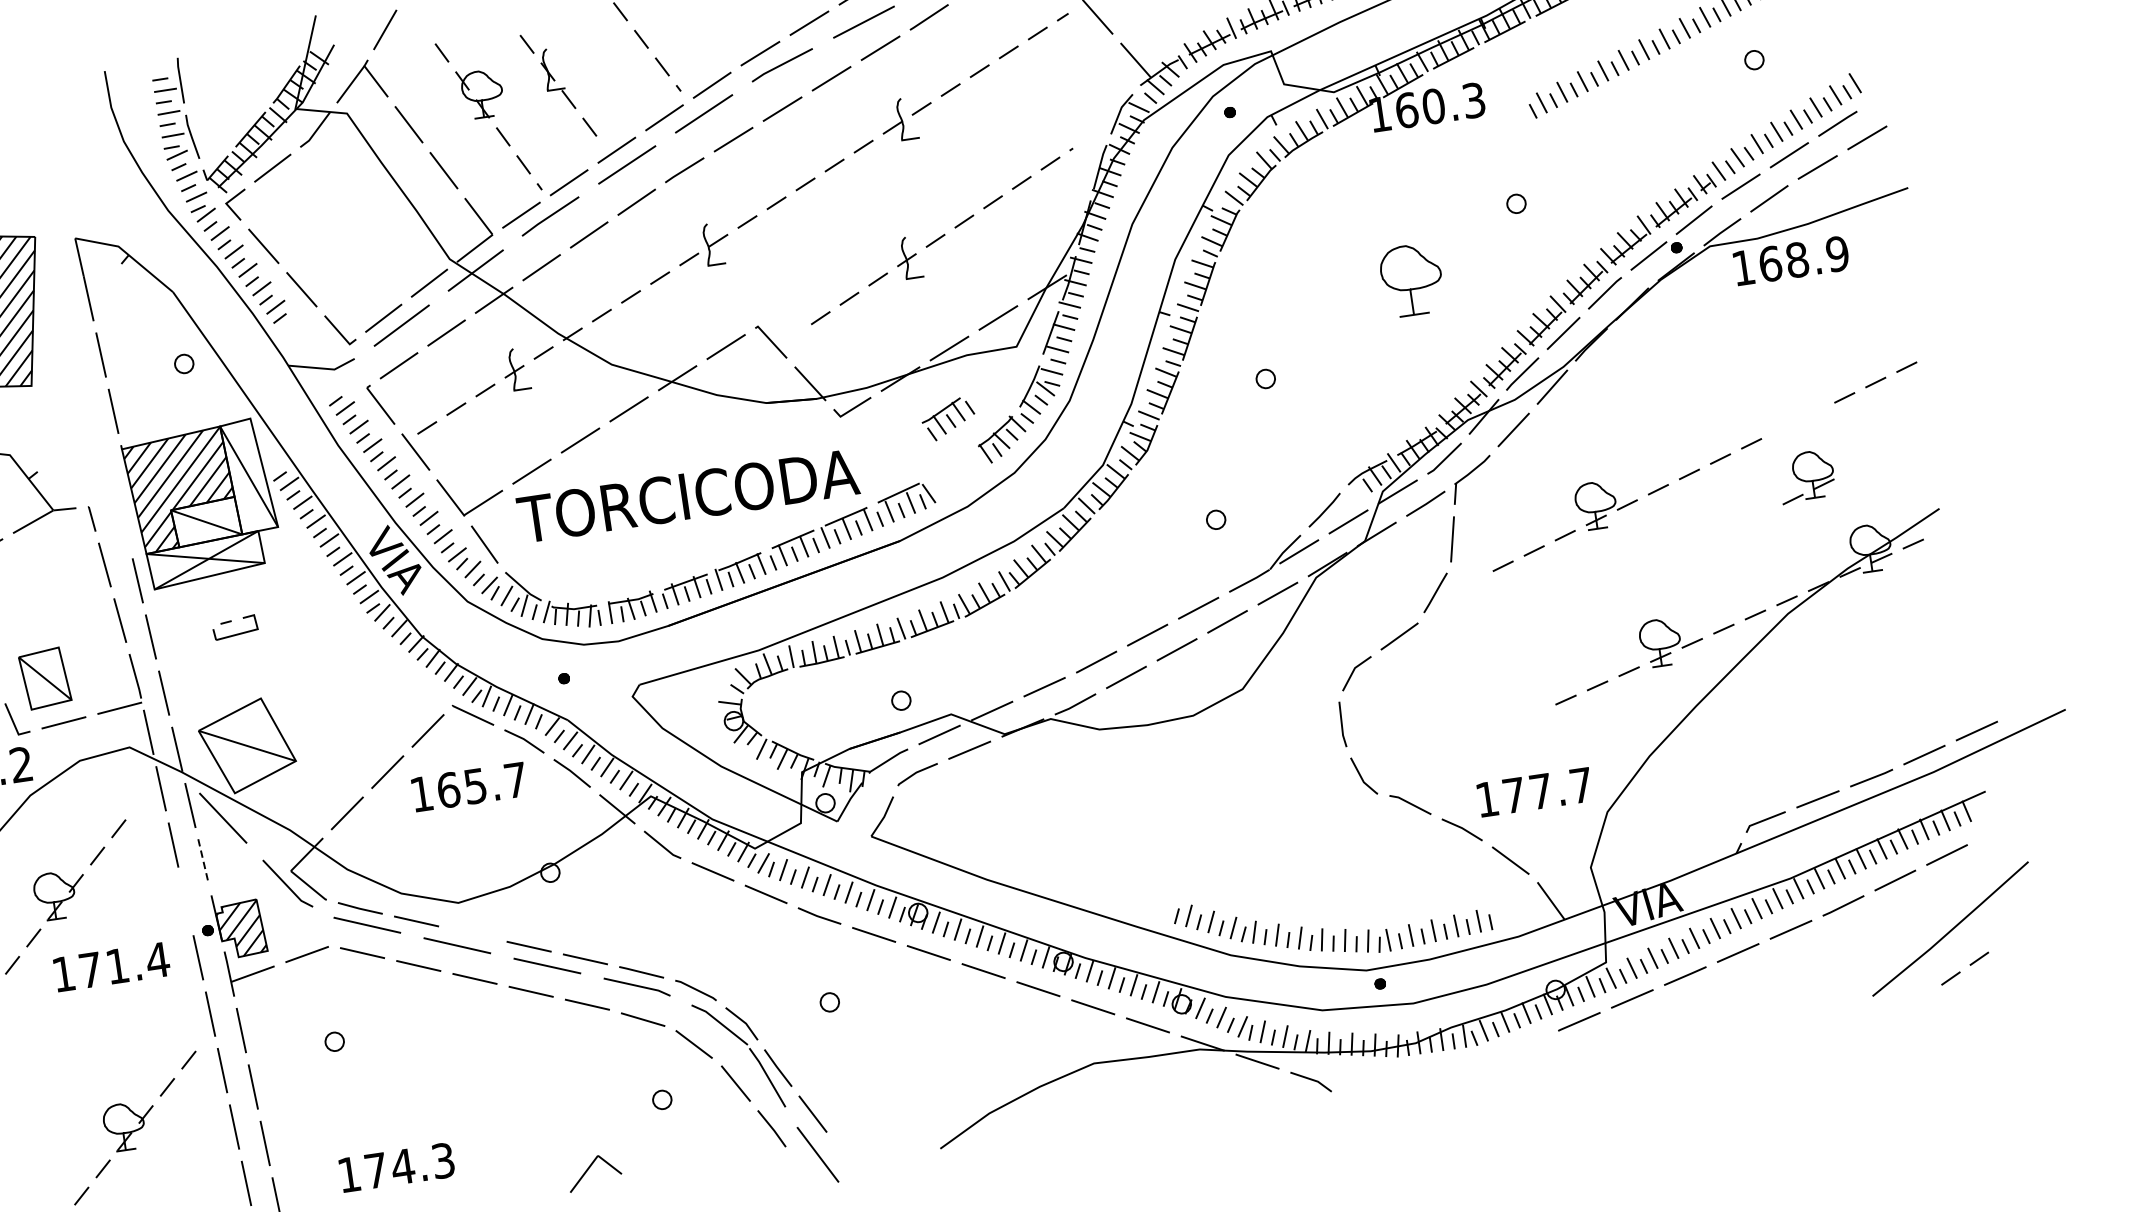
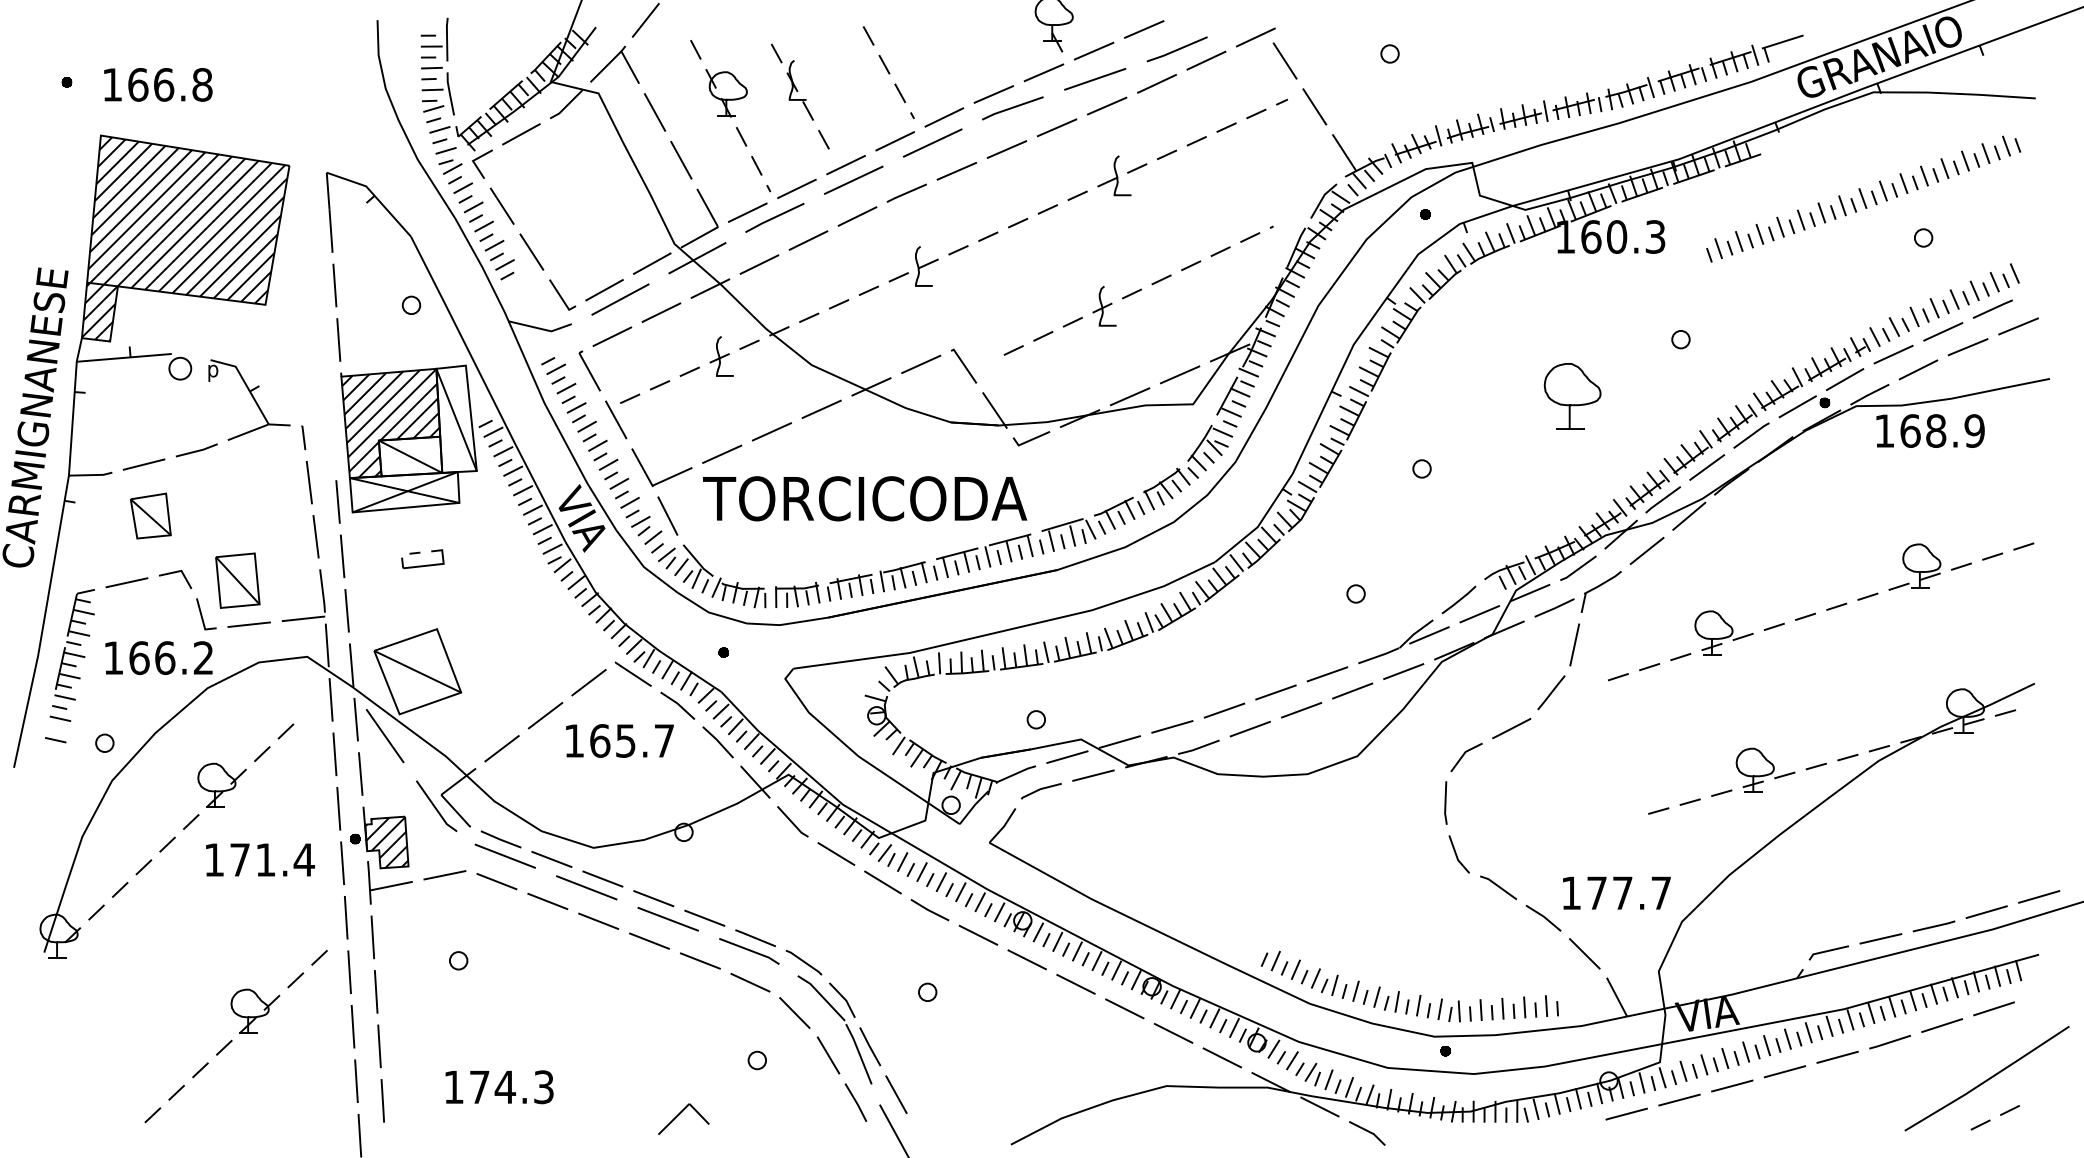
part: (948, 418) -> (1119, 515), moved
part: (1806, 476) -> (1914, 566), moved
line: (203, 862) -> (360, 774), dashed -> solid
line: (185, 901) -> (338, 808), added
line: (472, 933) -> (602, 878), added

